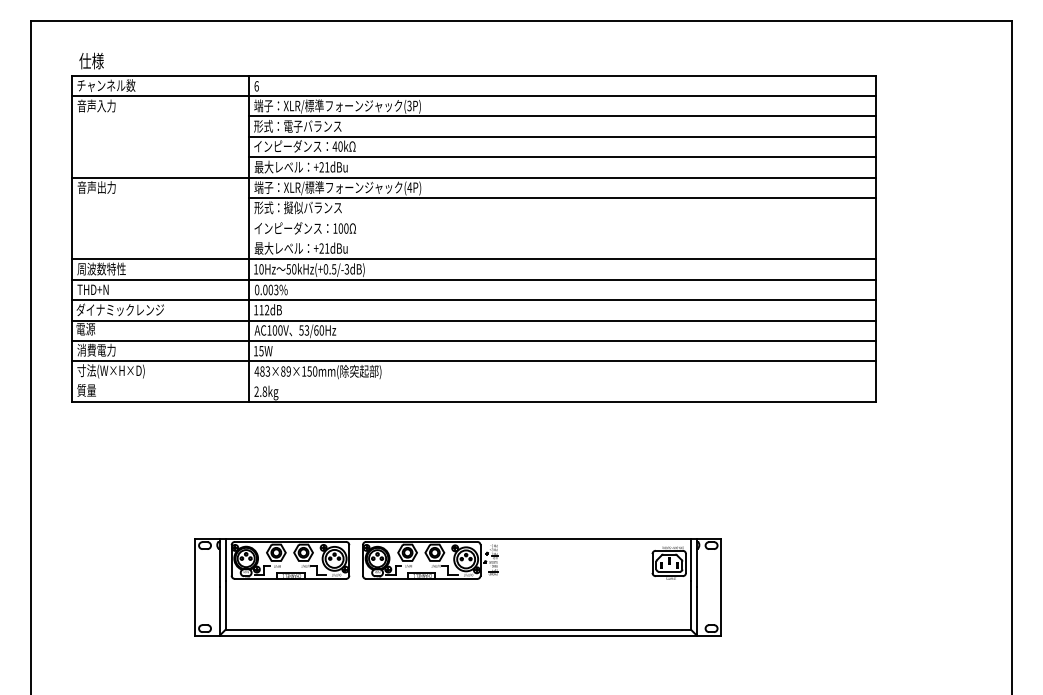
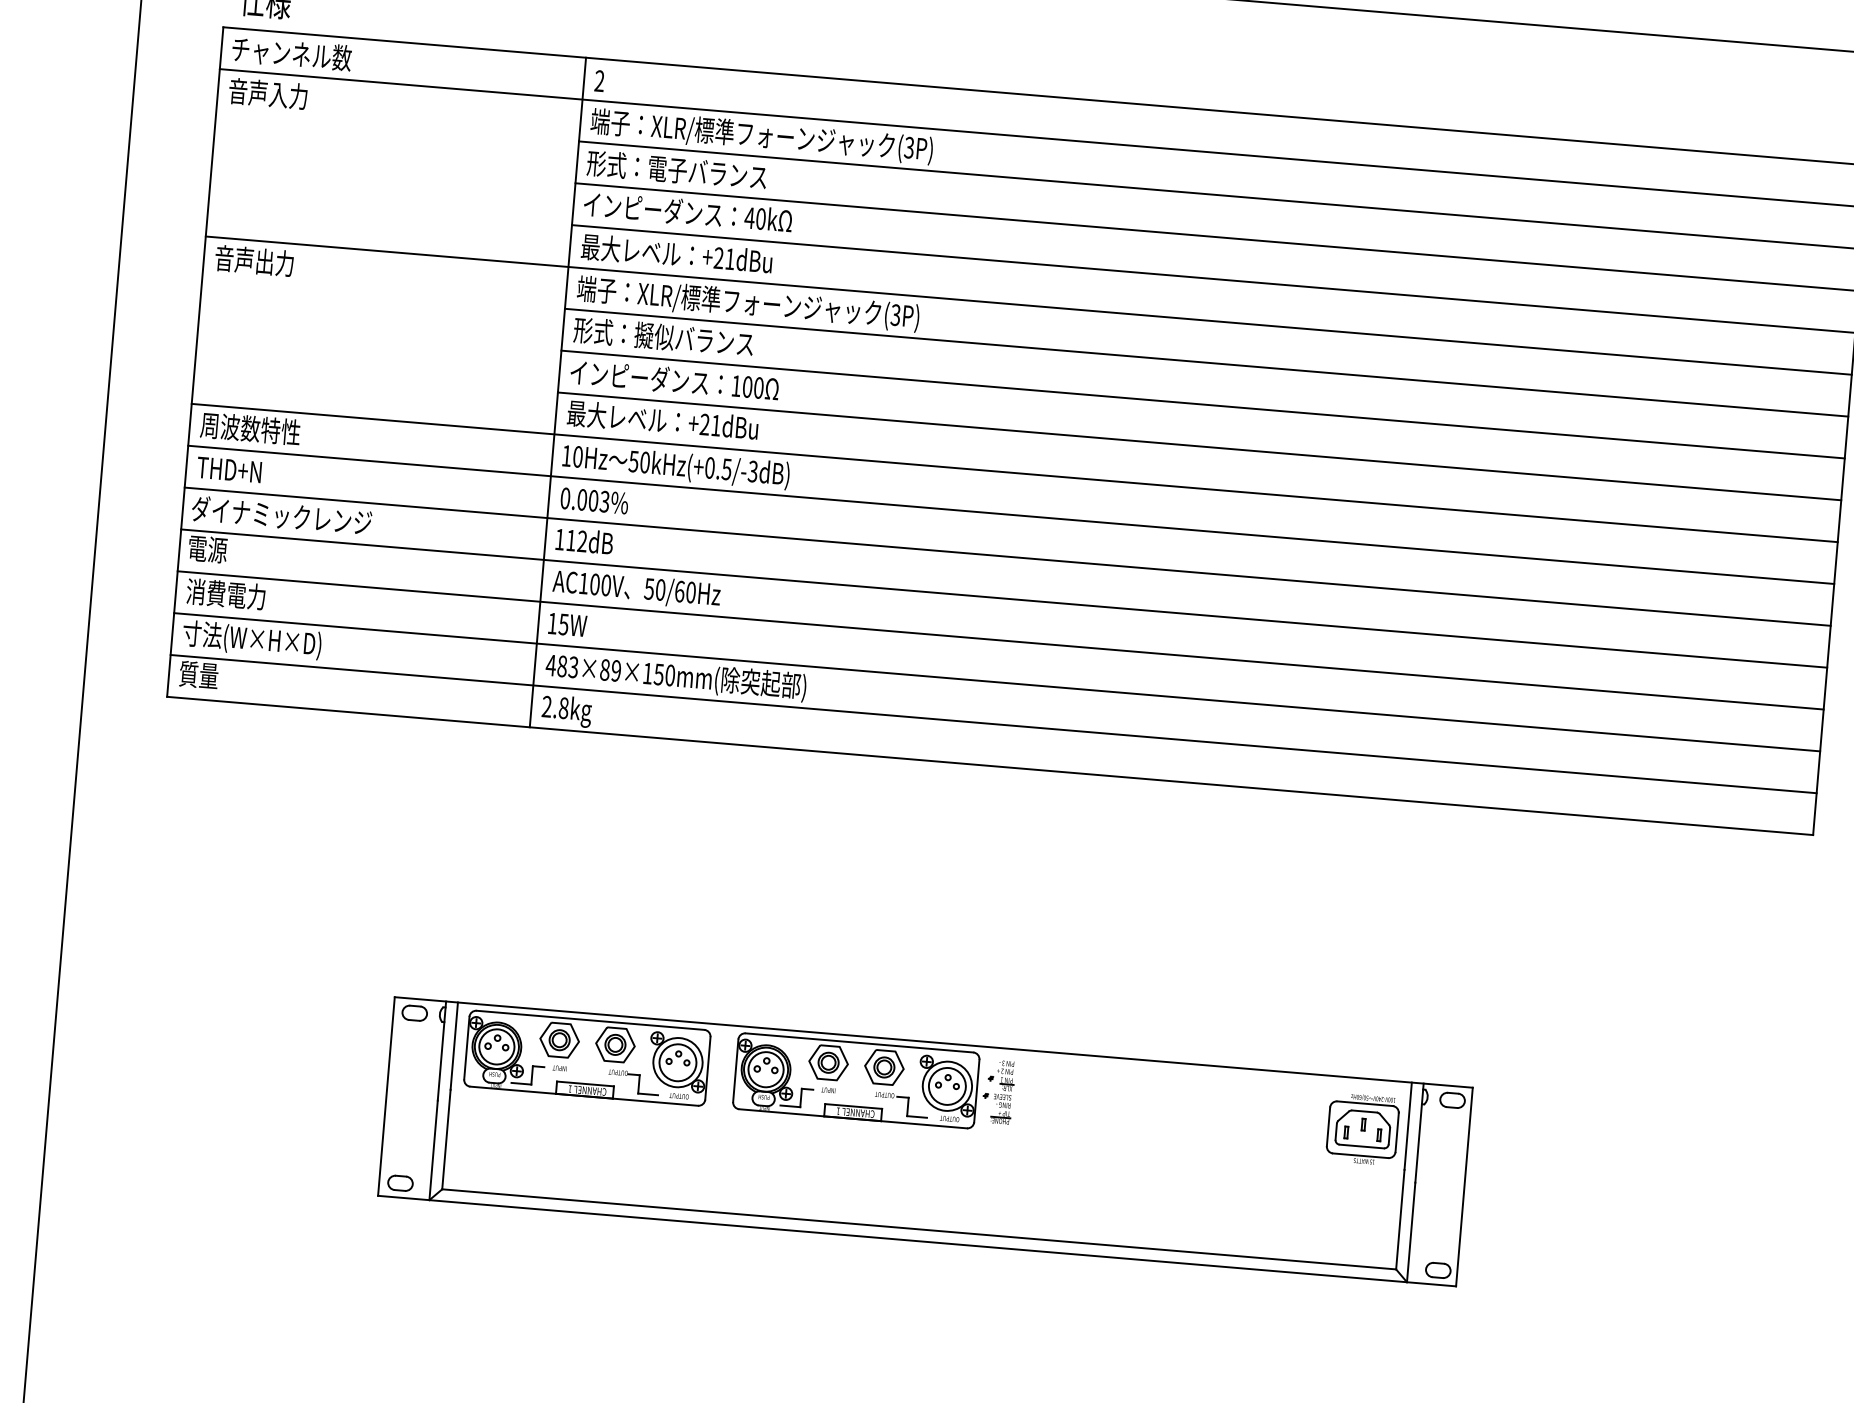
text: (256, 86) -> (599, 81), 6 -> 2
text: (409, 187) -> (895, 314), (4P) -> (3P)
line: (562, 218) -> (1203, 404), added
line: (562, 238) -> (1199, 445), added
text: (306, 330) -> (659, 589), 53/60Hz -> 50/60Hz
line: (473, 381) -> (993, 723), added

